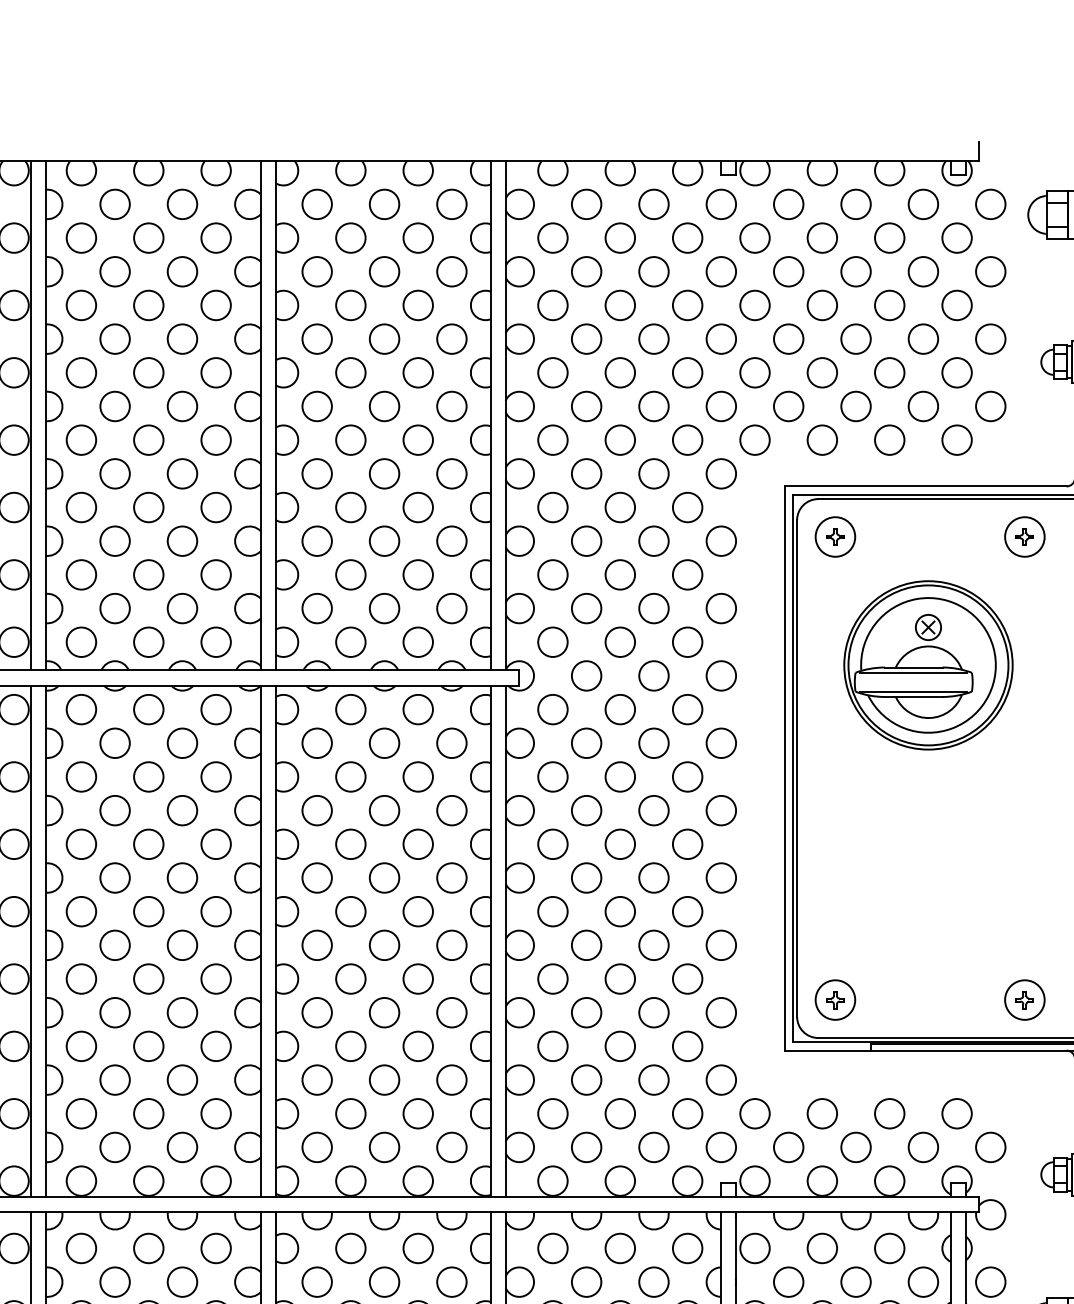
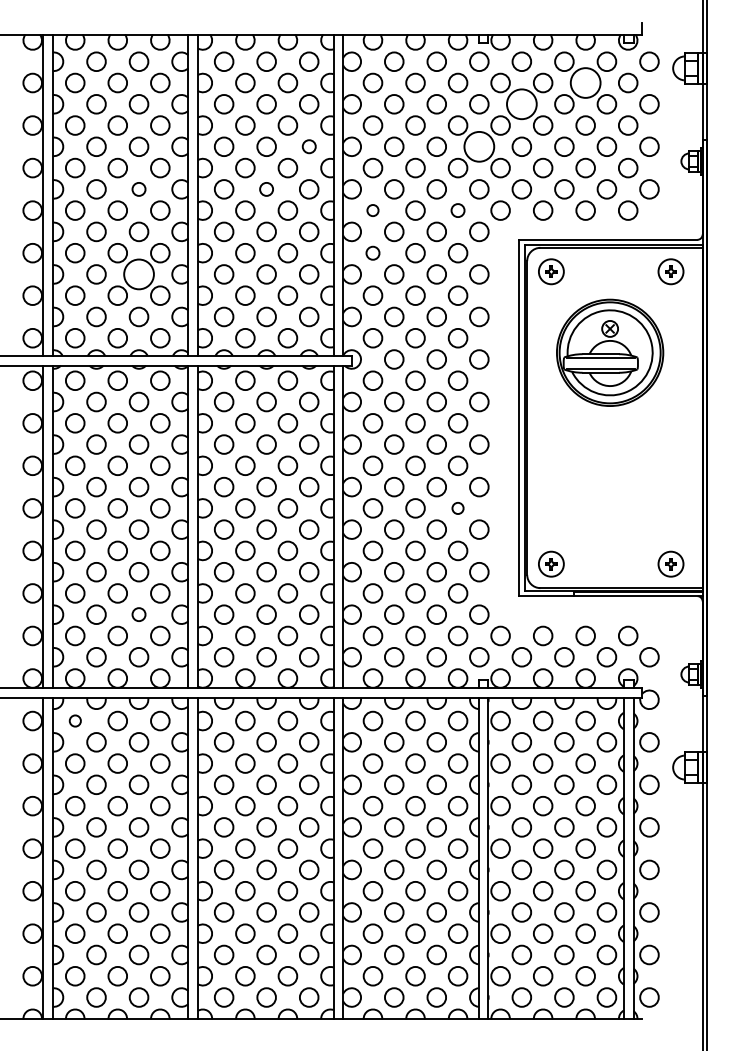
circle: (889, 237) -> (585, 82), size x1.6
circle: (788, 272) -> (521, 104), size x1.6
circle: (452, 338) -> (309, 146), size x0.7
circle: (721, 338) -> (479, 146), size x1.6
circle: (181, 406) -> (138, 189), size x0.7
circle: (384, 406) -> (266, 189), size x0.7
circle: (552, 439) -> (372, 210), size x0.6
circle: (686, 439) -> (457, 210), size x0.7
circle: (552, 508) -> (372, 253), size x0.7
circle: (181, 541) -> (138, 274), size x1.6
circle: (686, 911) -> (457, 508), size x0.6
circle: (181, 1079) -> (138, 614), size x0.7
circle: (81, 1247) -> (75, 720), size x0.6

